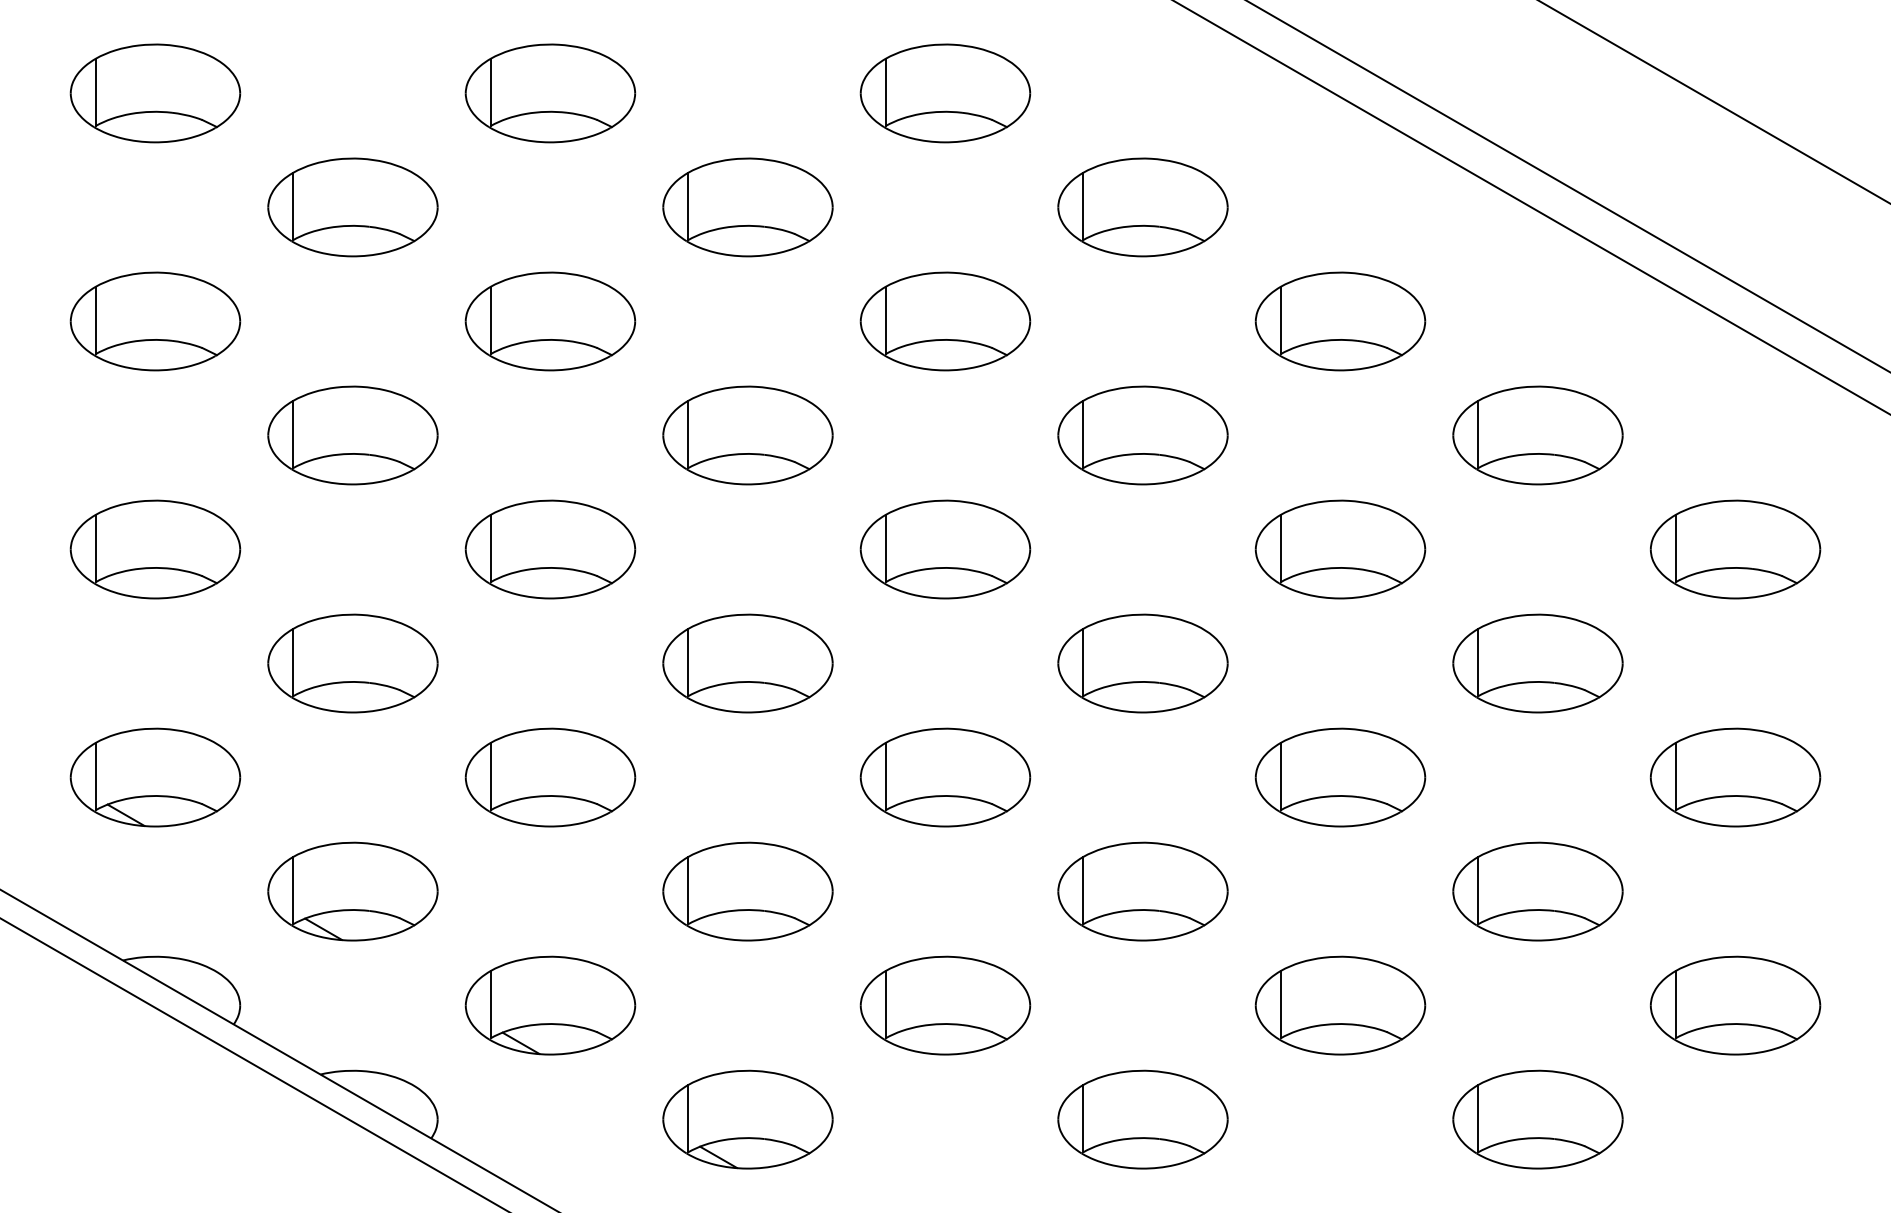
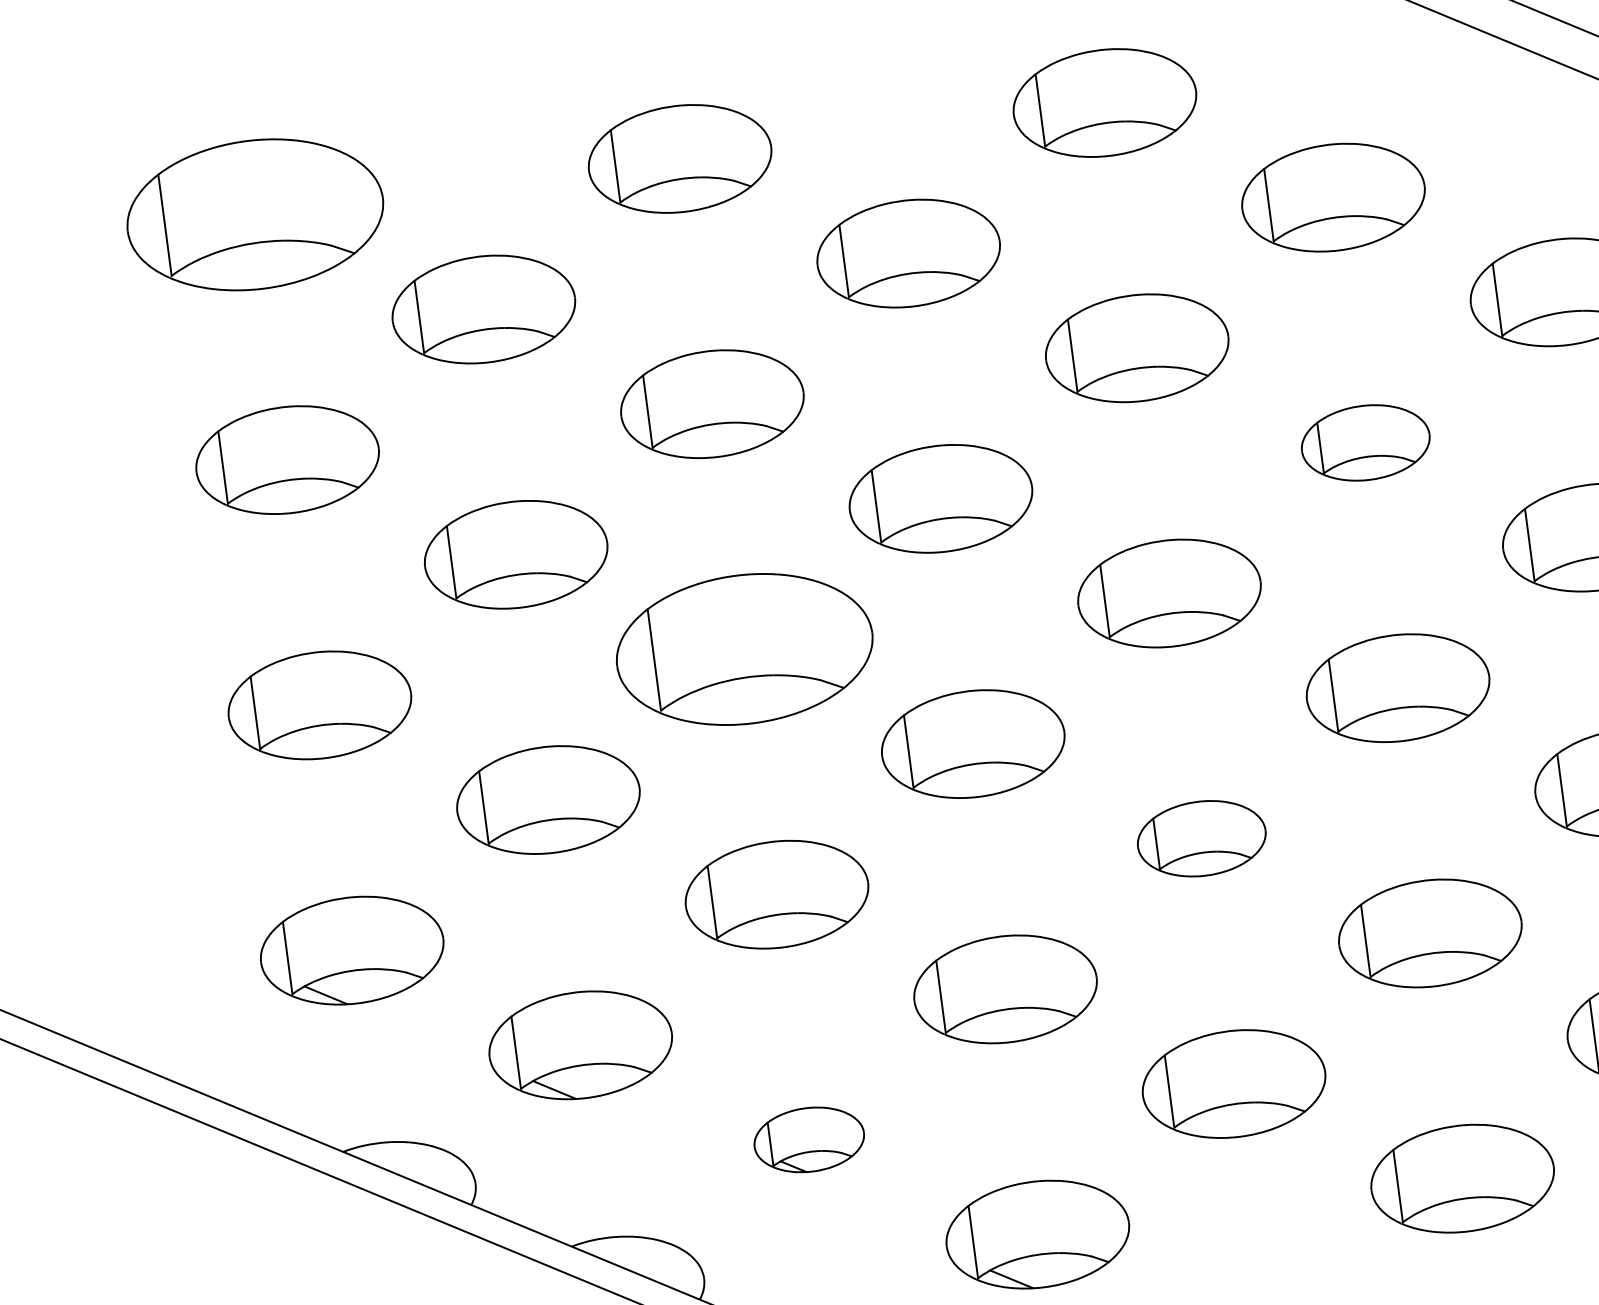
part: (155, 93) -> (255, 214), size x1.4
part: (1142, 435) -> (1365, 442), size x0.7
part: (550, 549) -> (744, 649), size x1.4
part: (945, 777) -> (1201, 838), size x0.7
part: (550, 1005) -> (809, 1139), size x0.6

